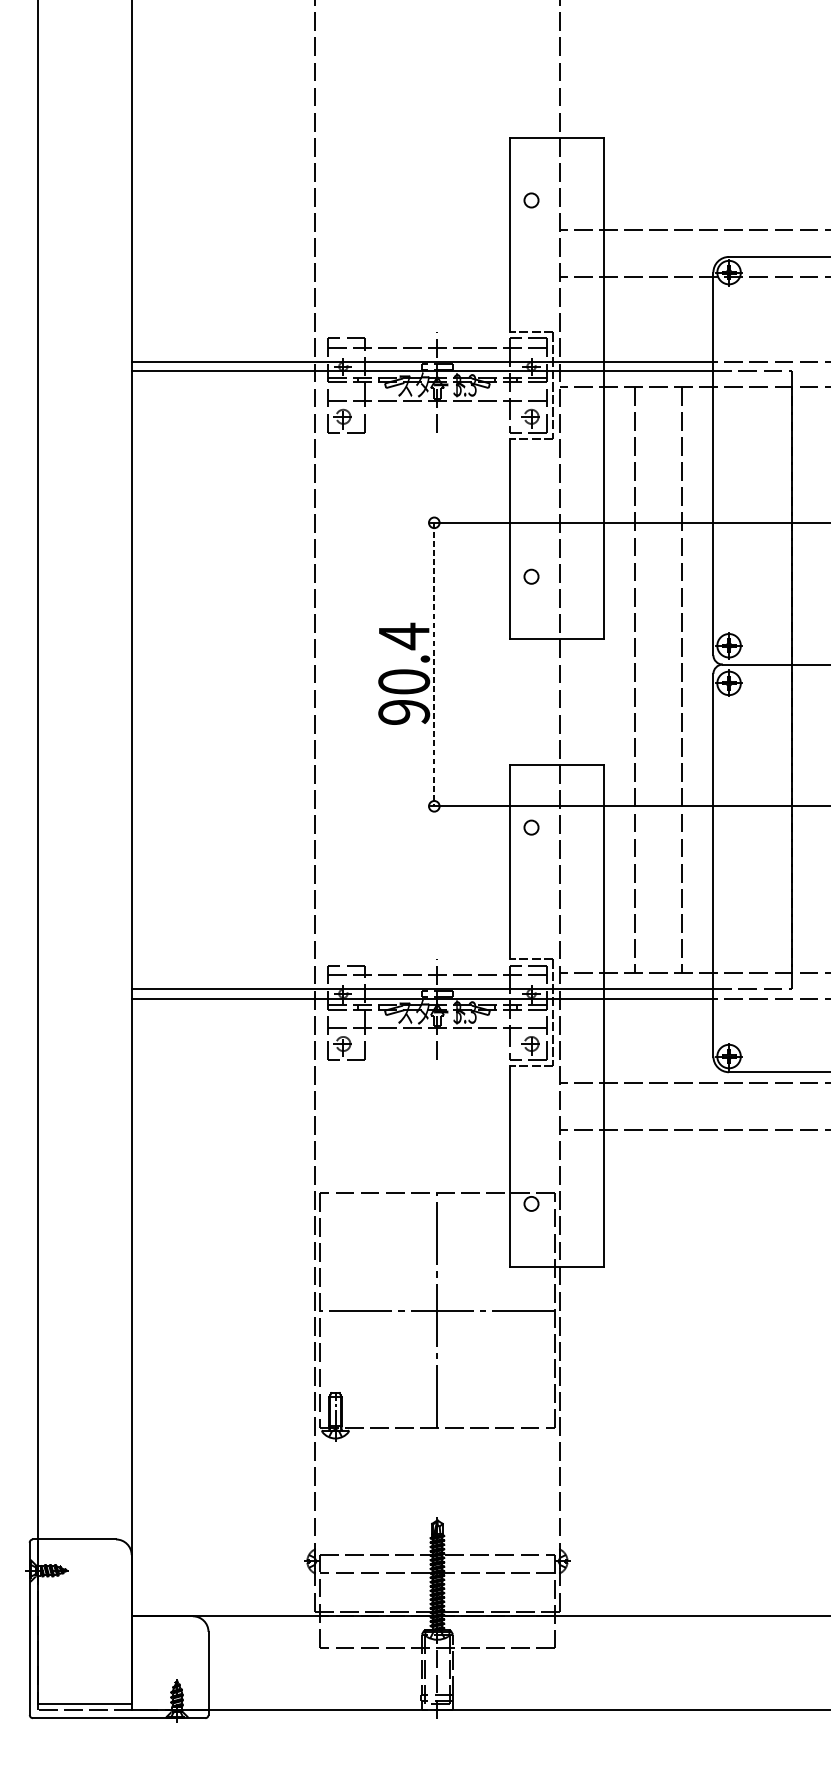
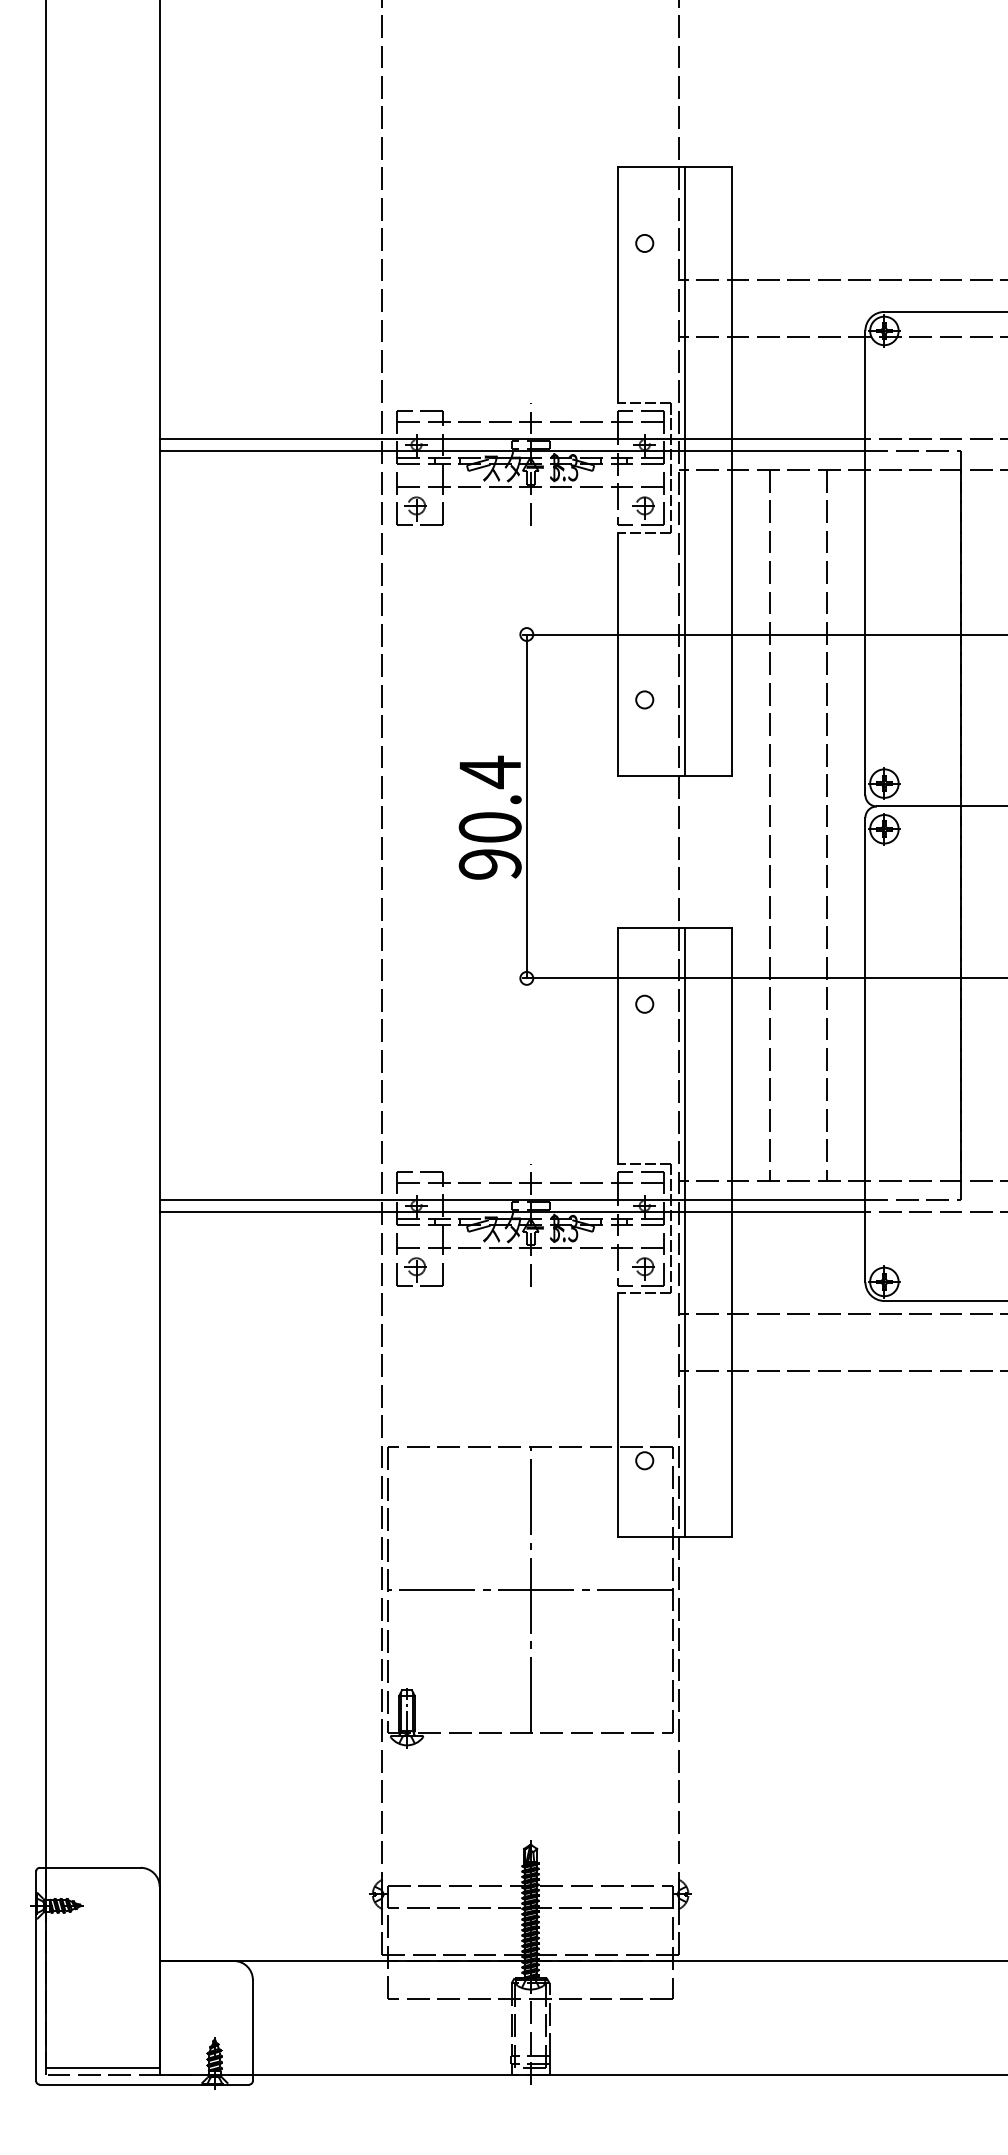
line: (564, 388) -> (684, 471), added
line: (434, 664) -> (526, 806), dashed -> solid
line: (564, 1015) -> (684, 1232), added

